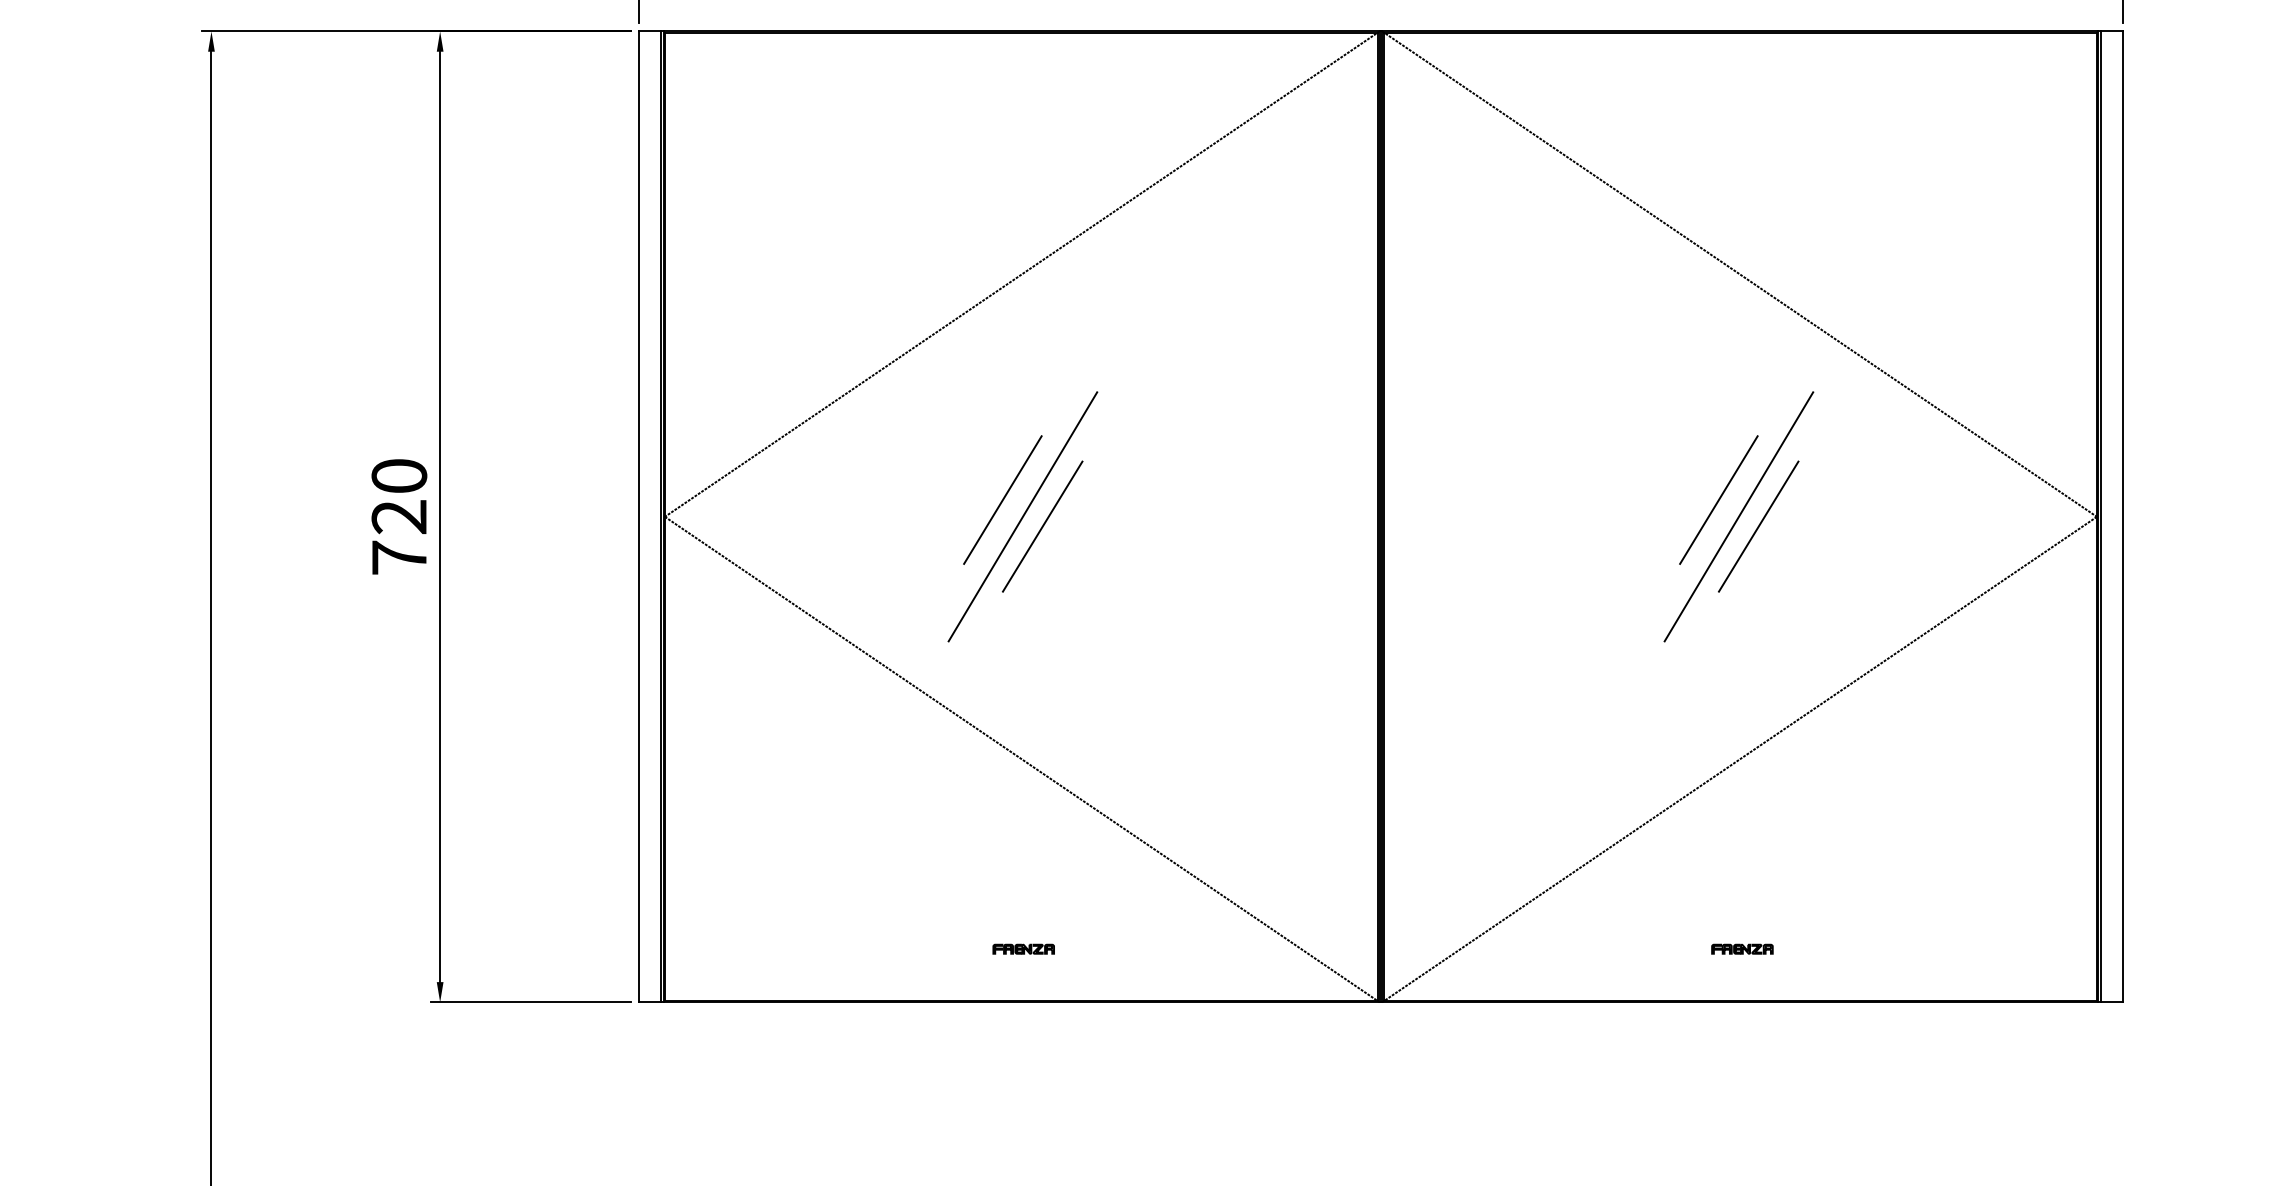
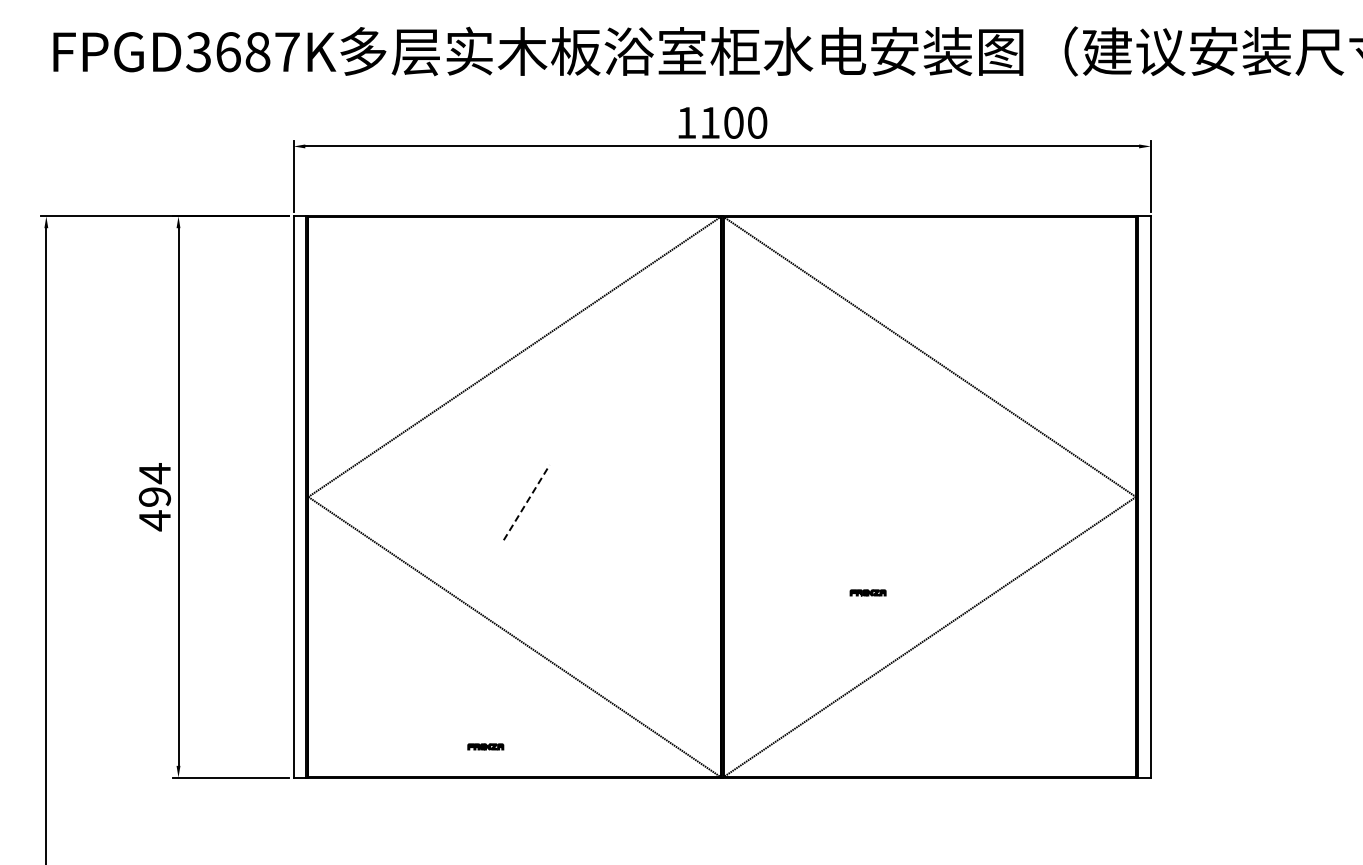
line: (1002, 500) -> (503, 487), removed
line: (1718, 500) -> (917, 487), removed
line: (1023, 515) -> (515, 496), removed
line: (1739, 515) -> (929, 496), removed
text: (398, 517) -> (154, 497), 720 -> 494
line: (1042, 526) -> (526, 502), solid -> dashed
line: (1758, 526) -> (940, 502), removed
part: (1023, 948) -> (485, 746), moved
part: (1741, 948) -> (867, 592), moved

